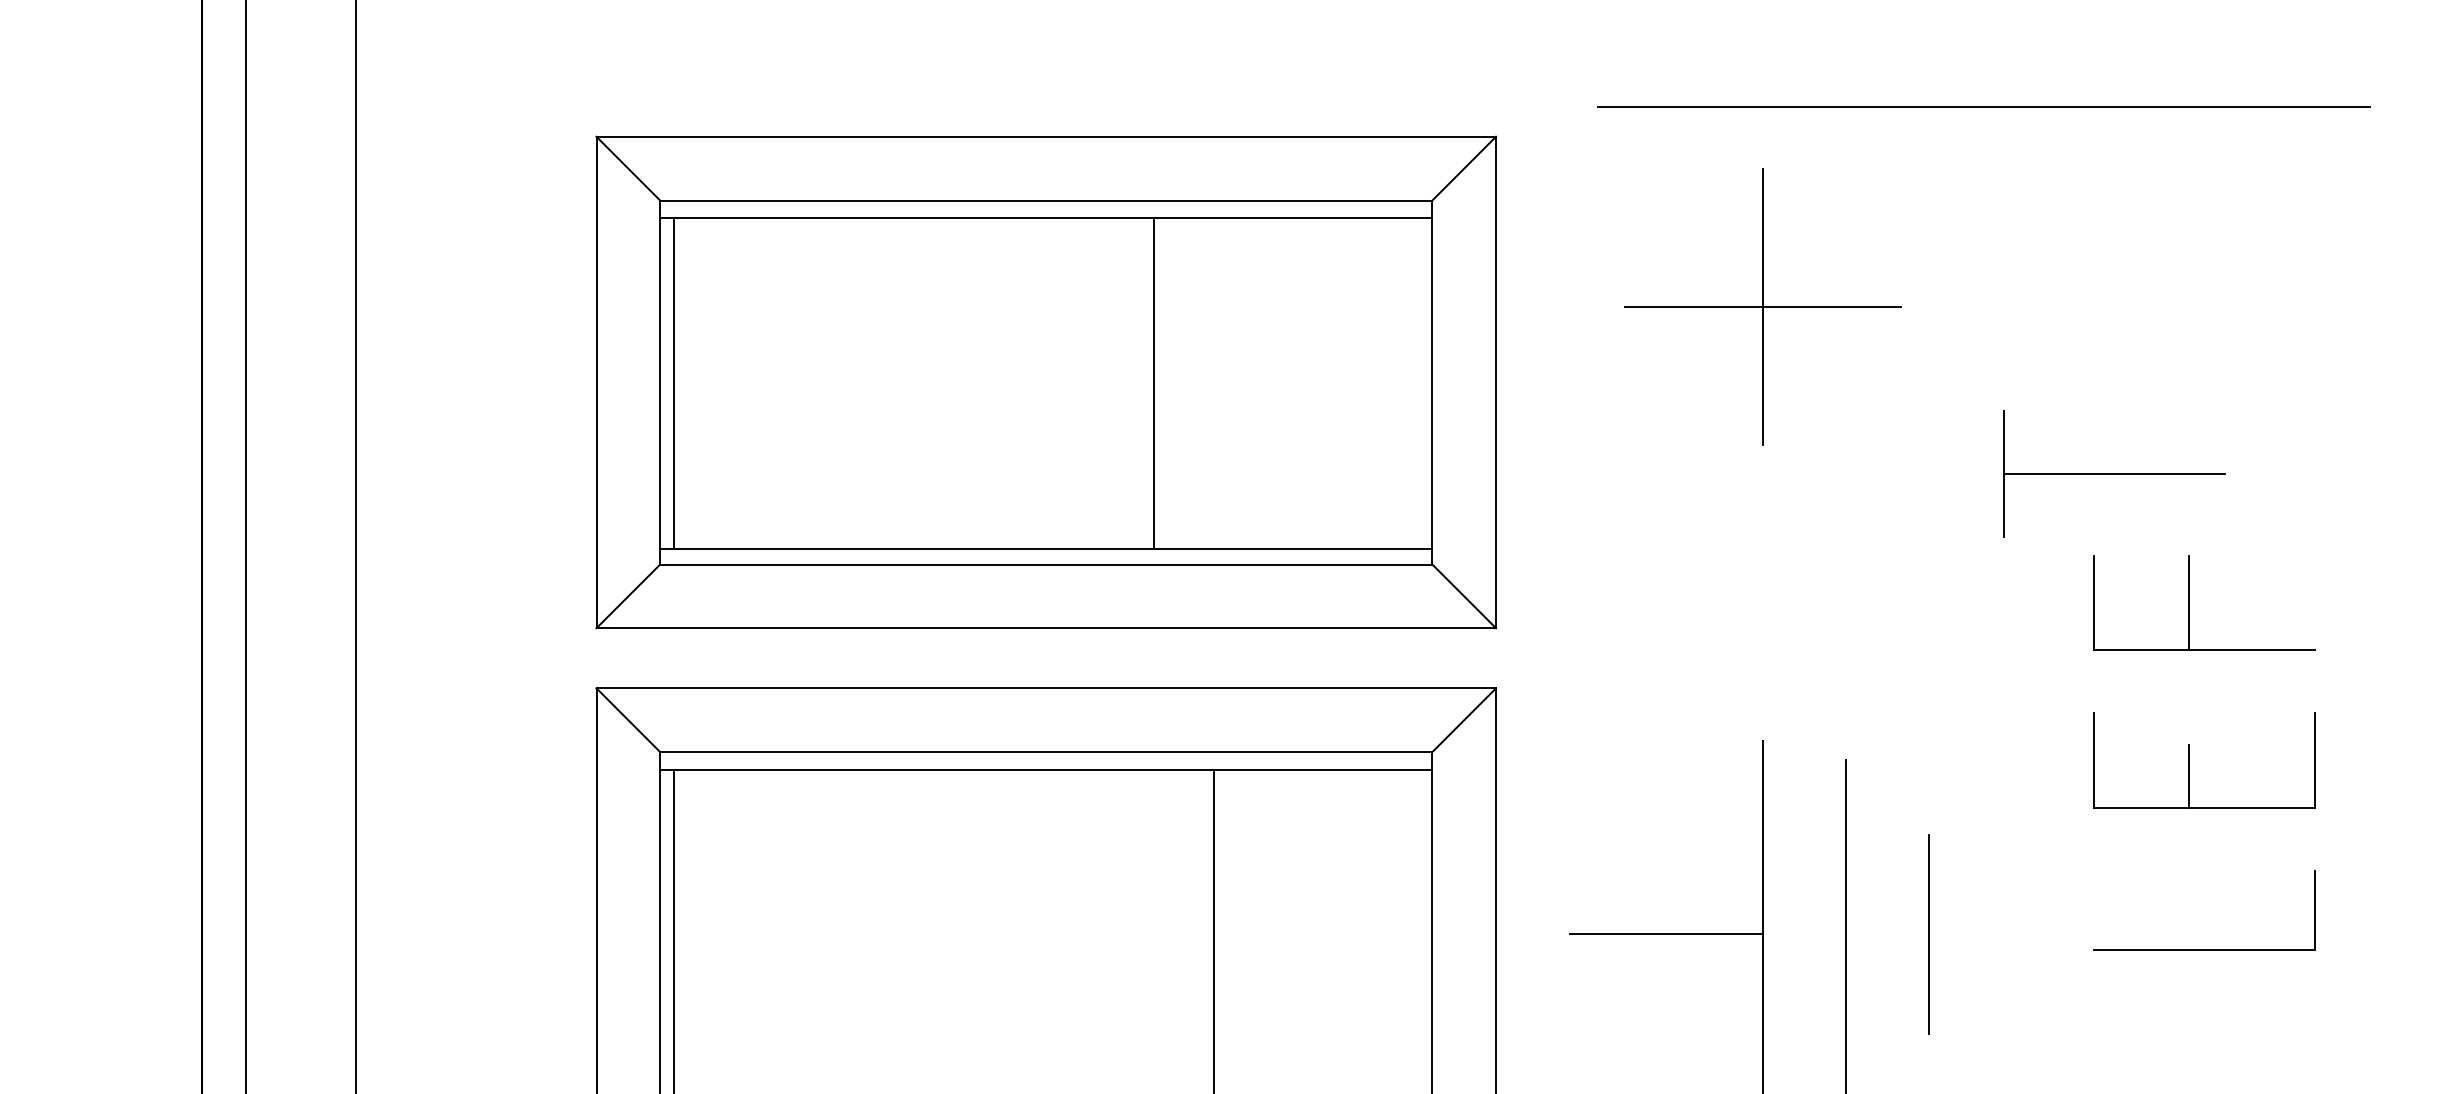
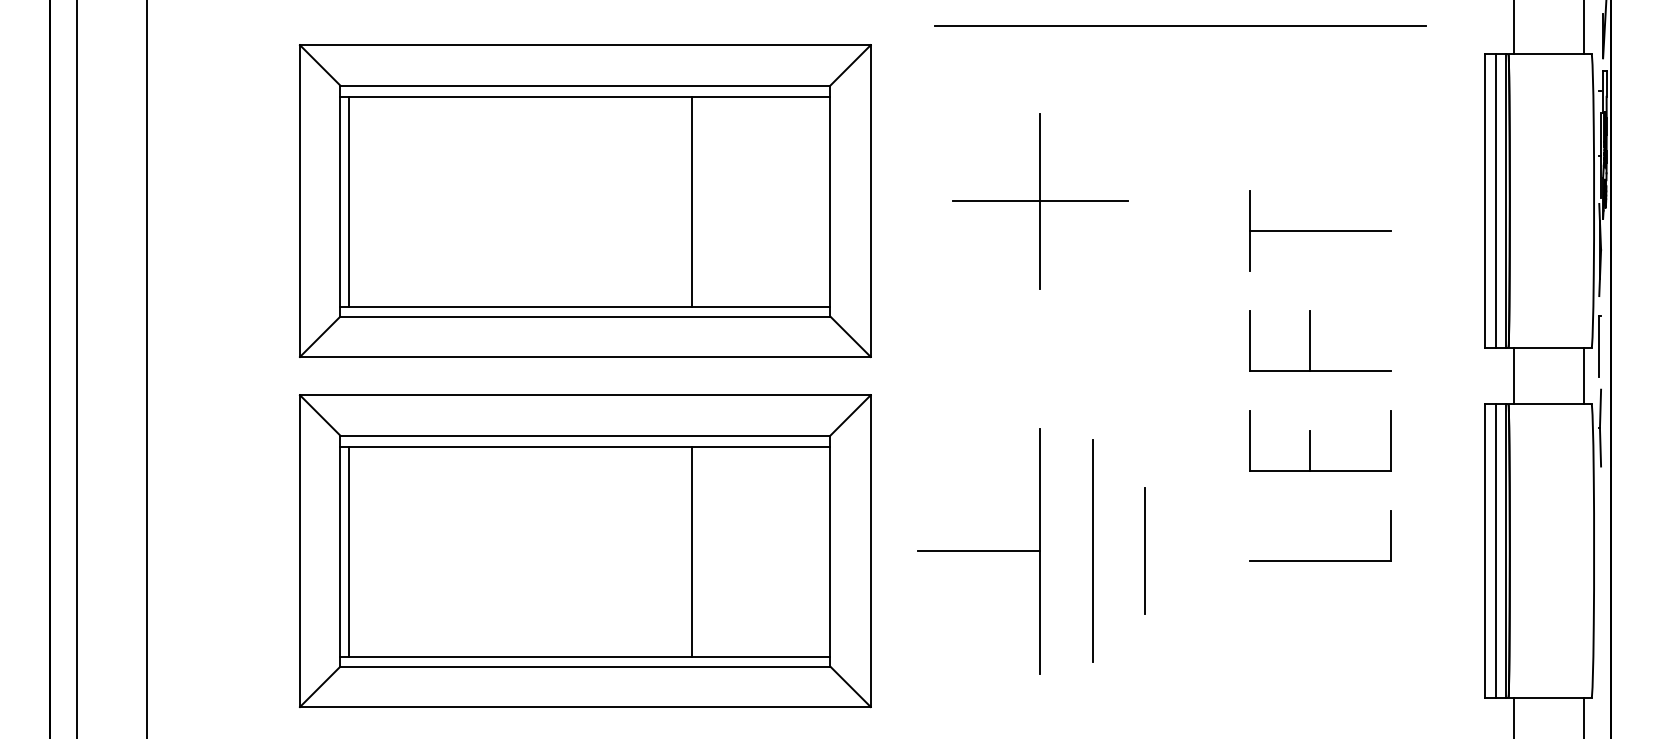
part: (1763, 307) -> (1040, 201), moved
line: (1153, 383) -> (691, 201), moved
part: (2114, 472) -> (1320, 230), moved

